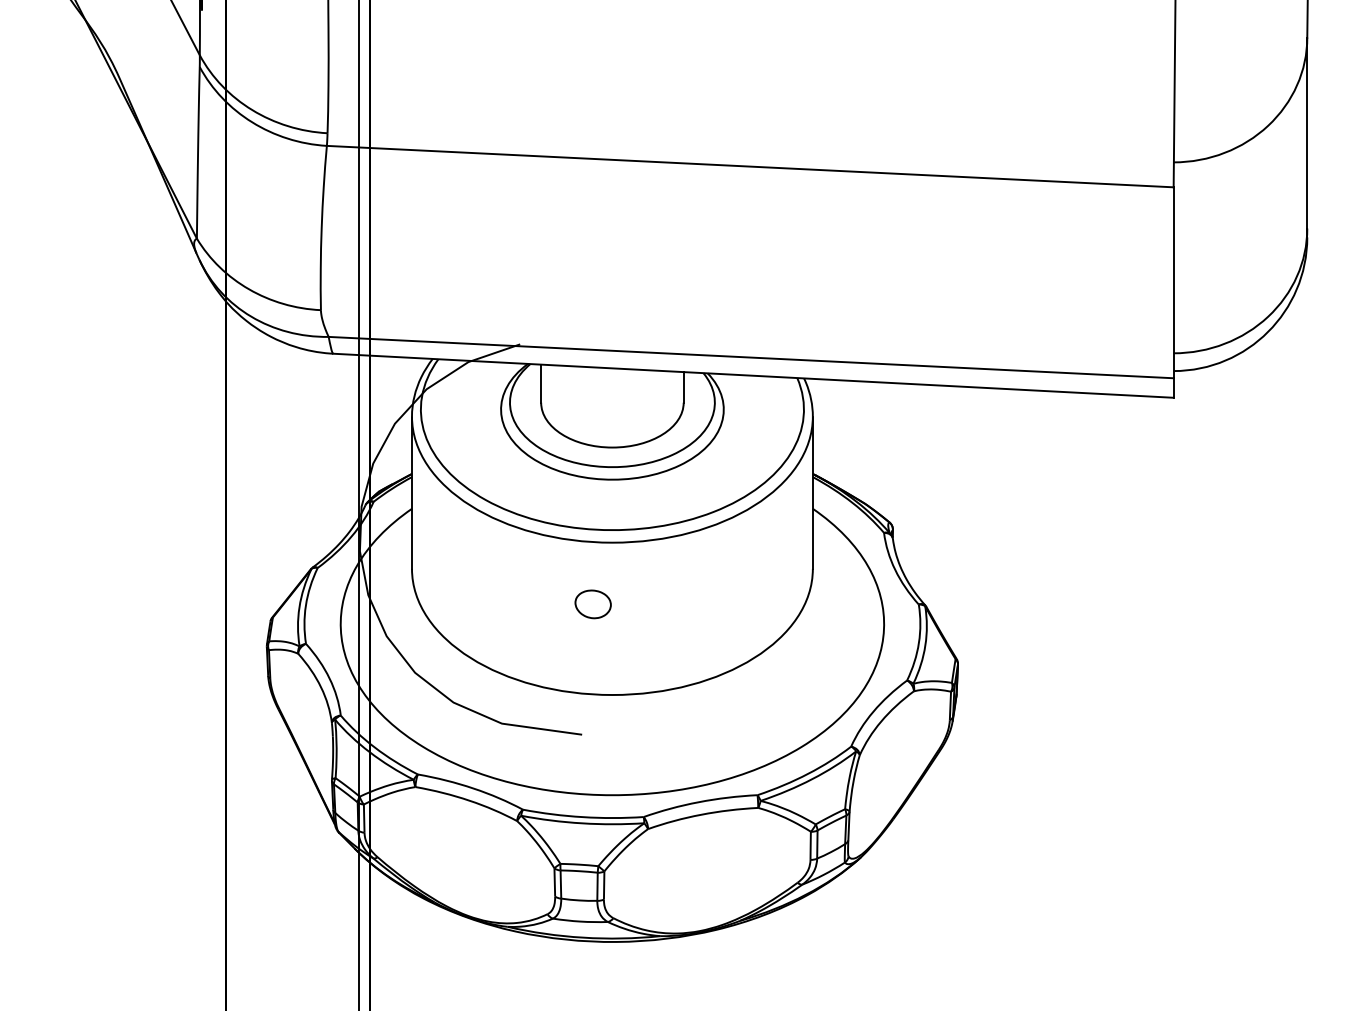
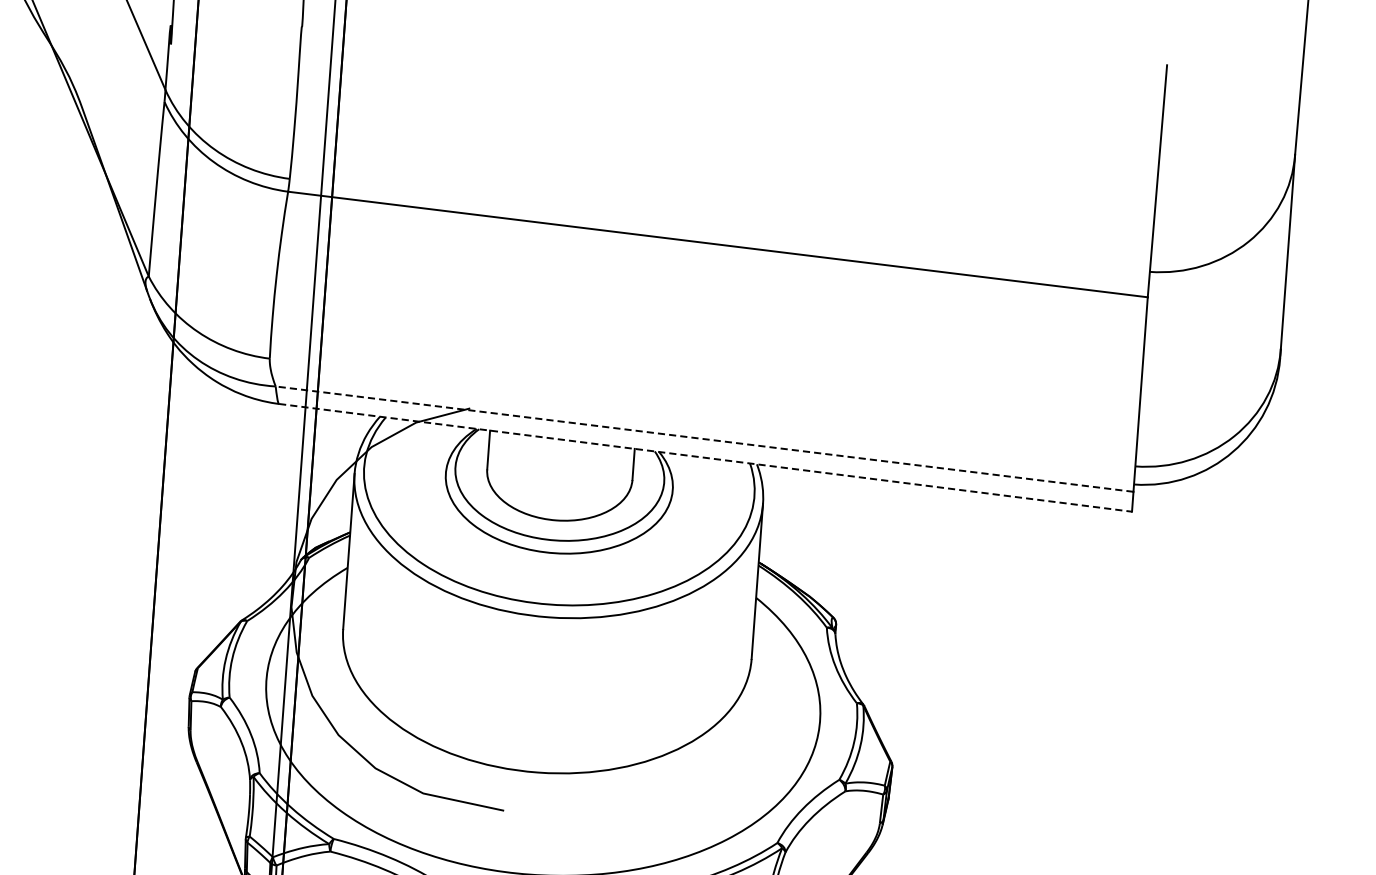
line: (751, 357) -> (704, 439), solid -> dashed
line: (753, 375) -> (705, 457), solid -> dashed
part: (592, 604) -> (524, 678), removed

